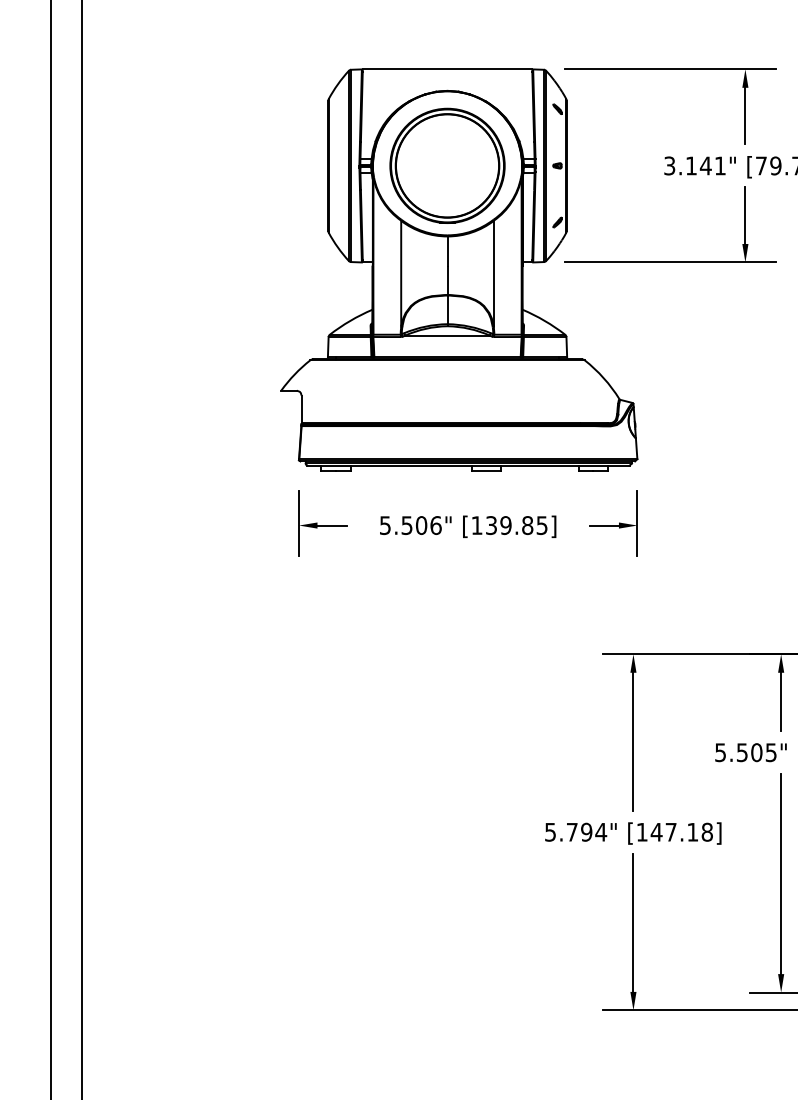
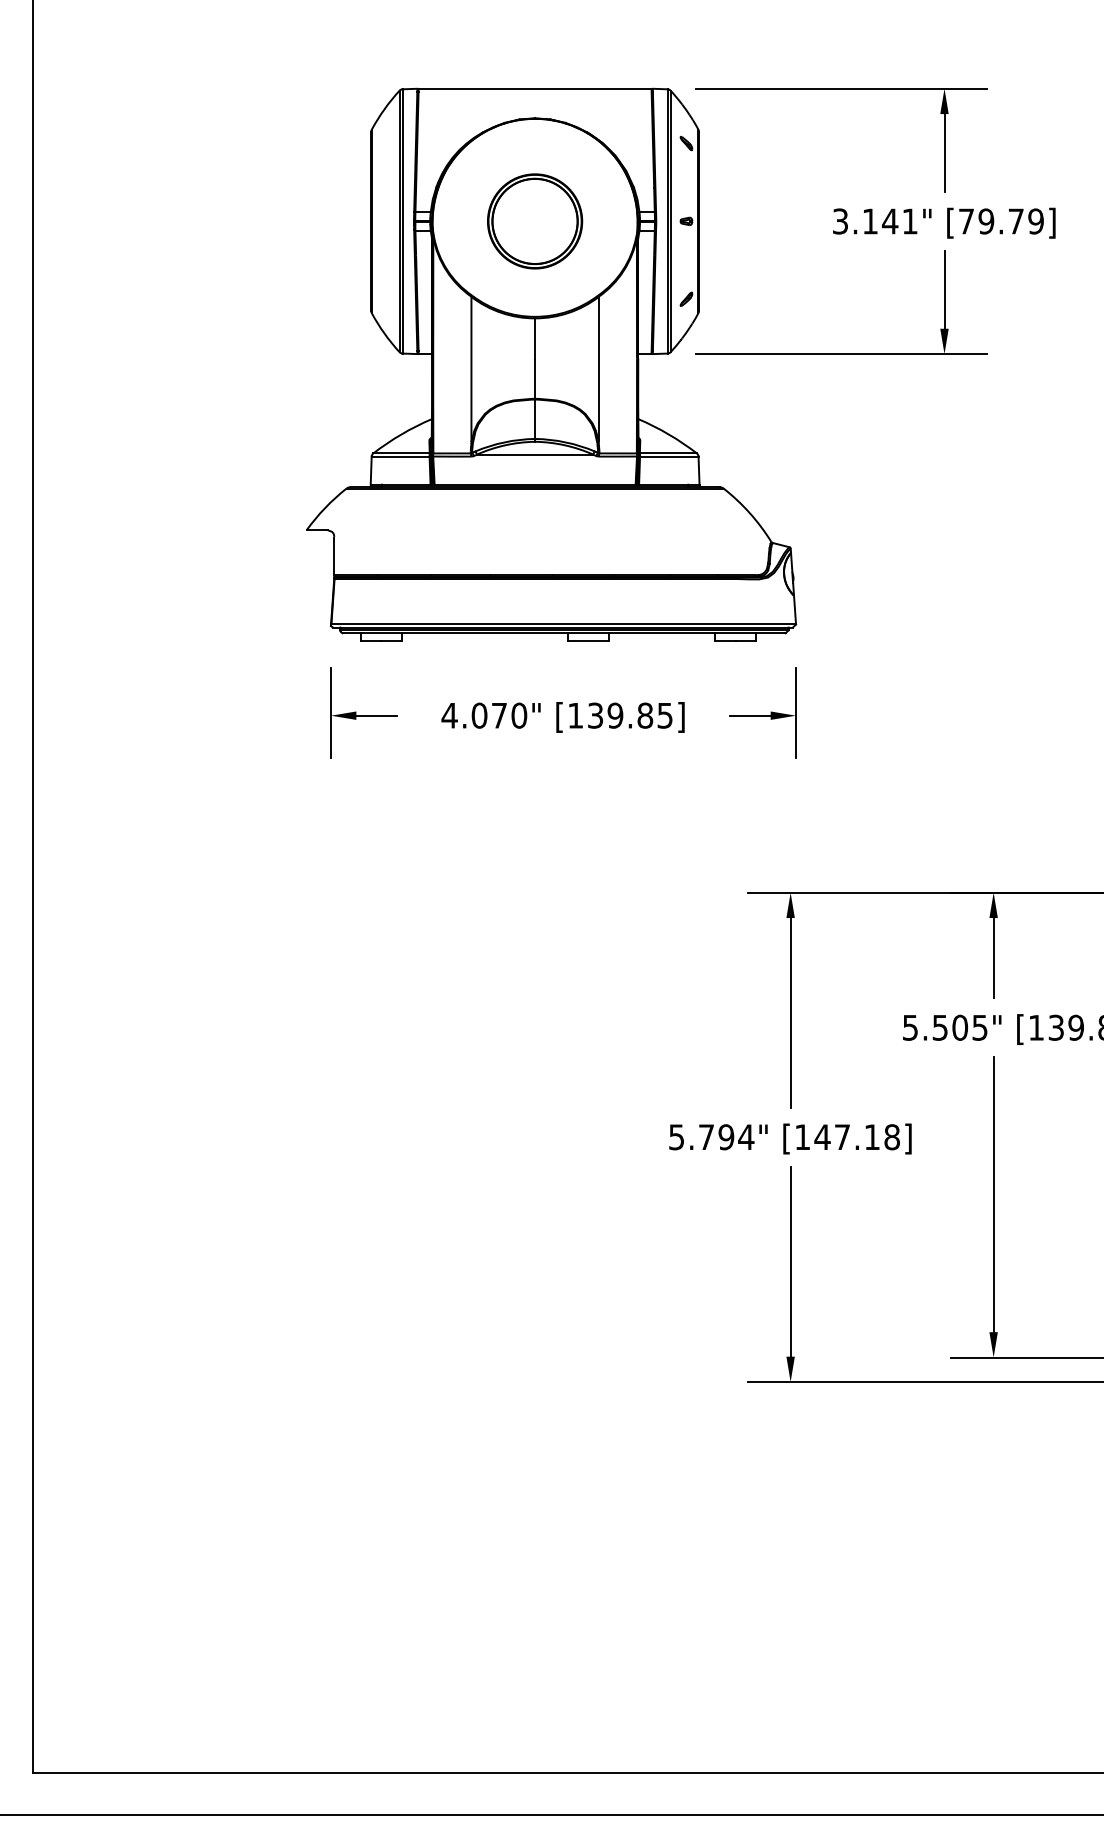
part: (447, 165) -> (534, 221), size x0.6
text: (410, 525) -> (484, 715), 5.506" -> 4.070"

